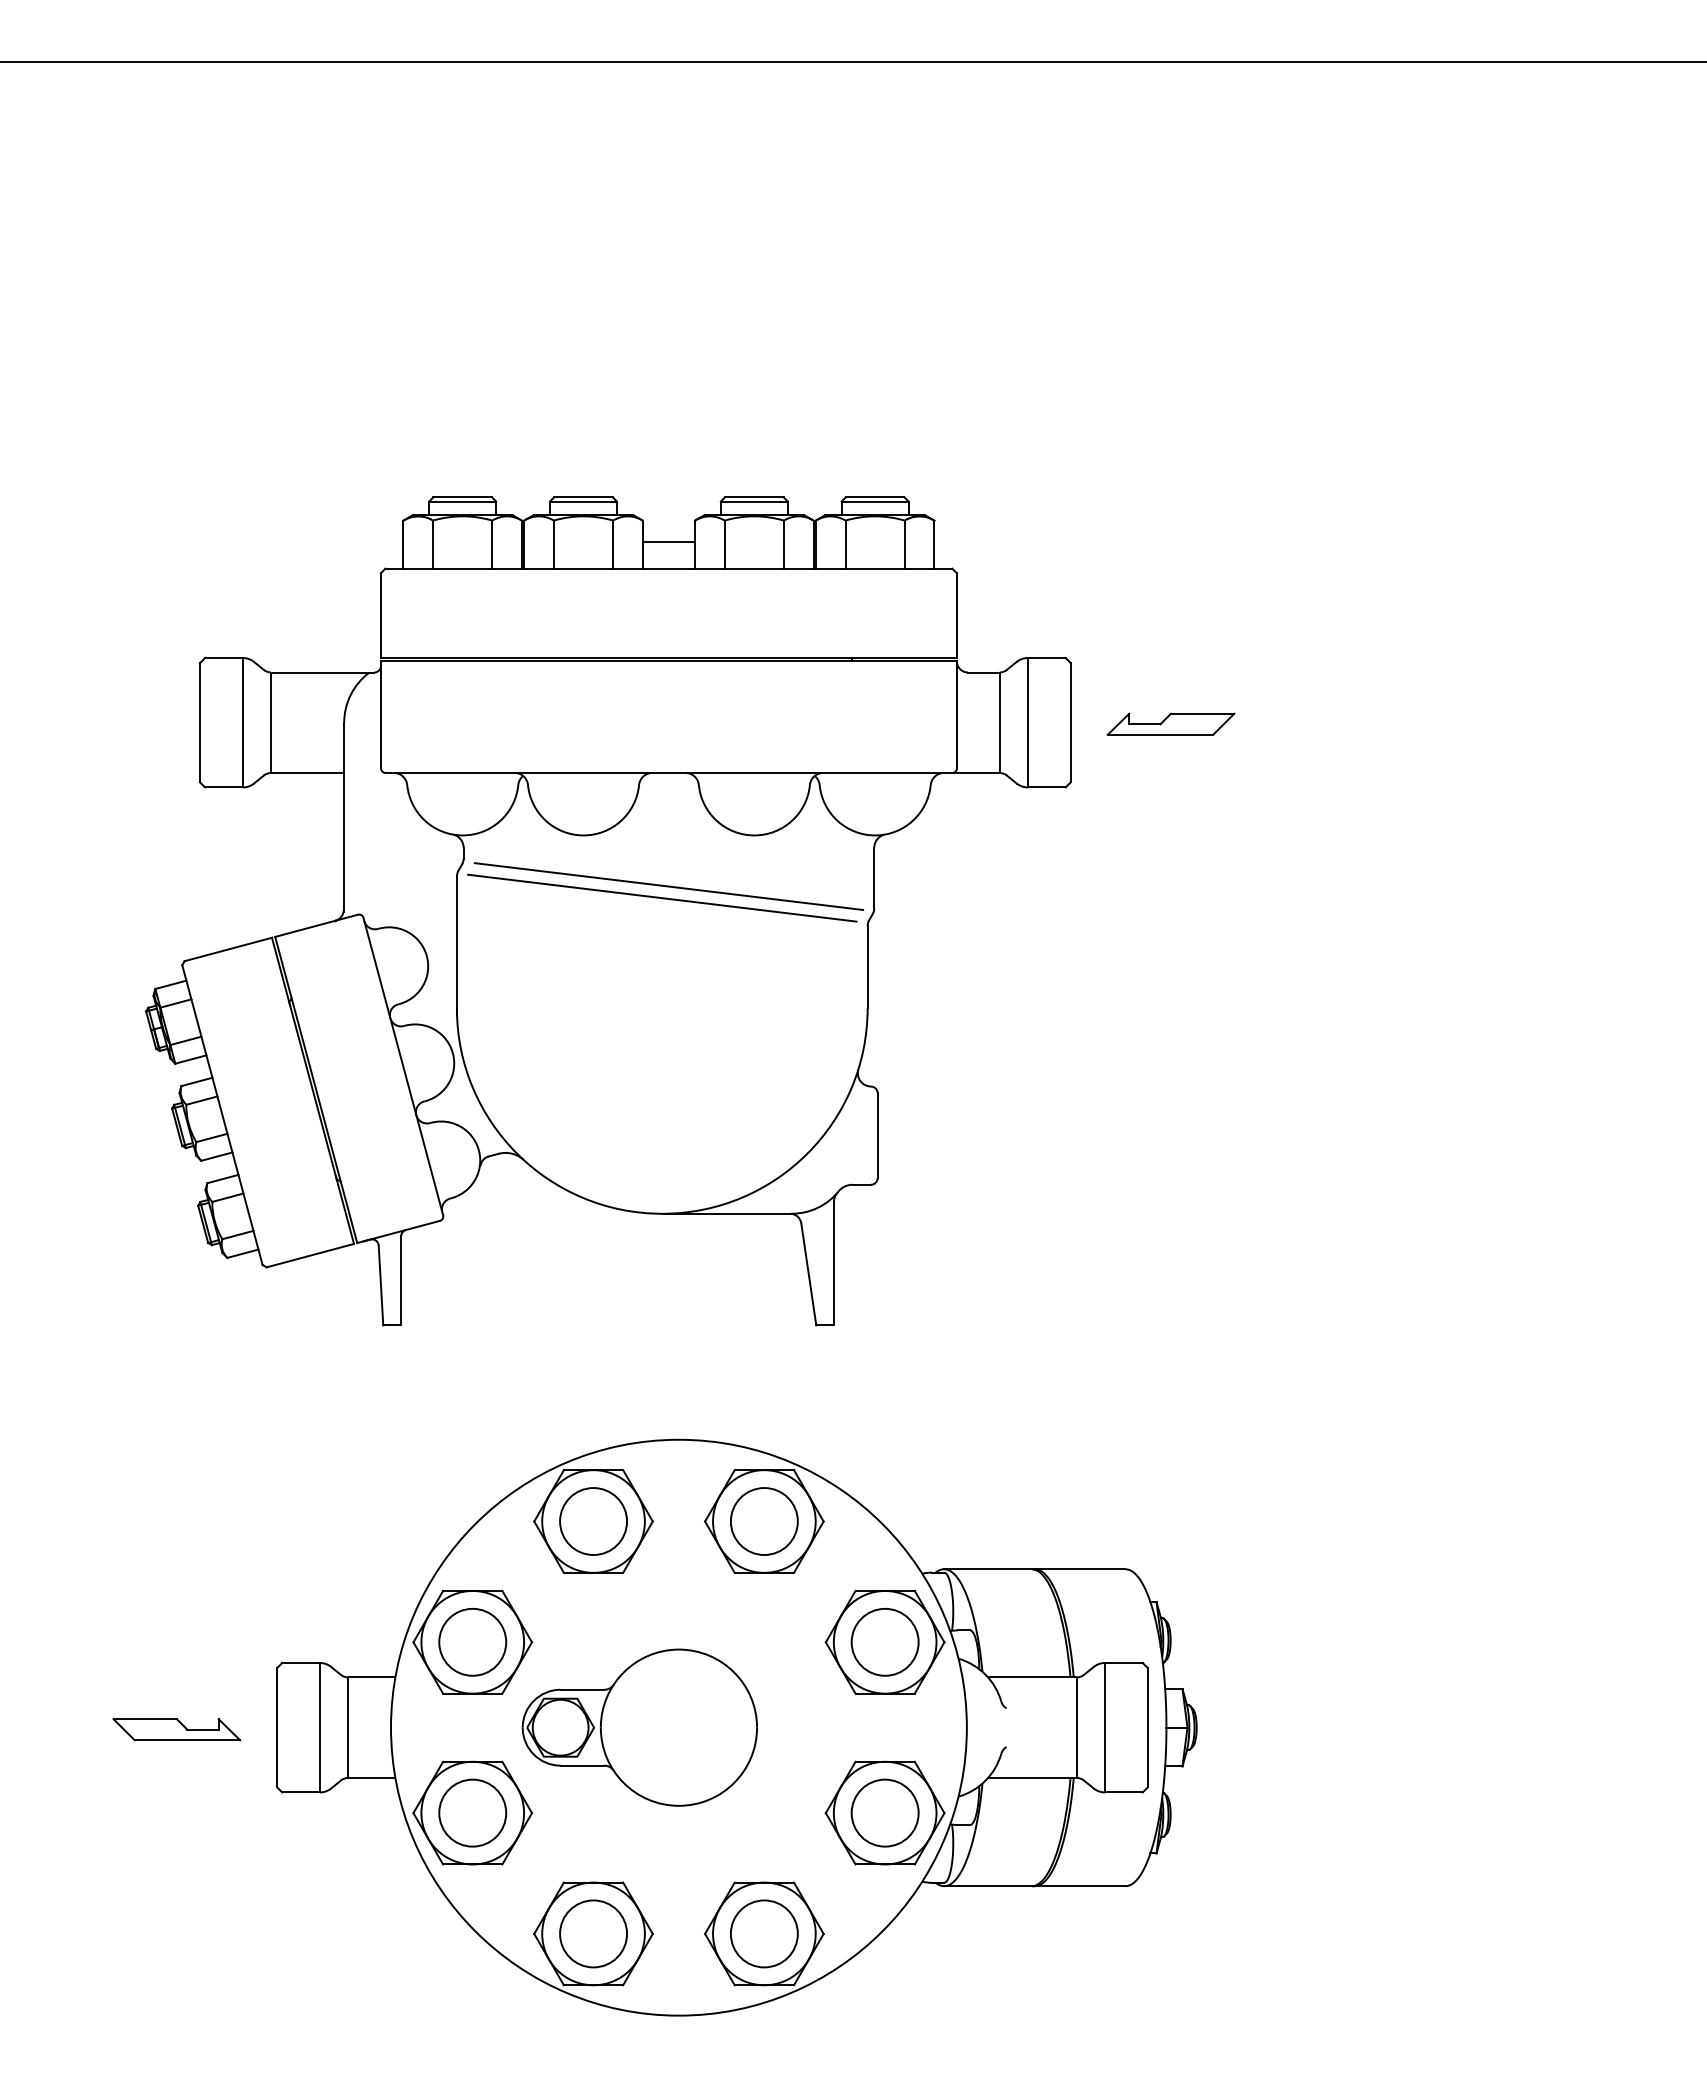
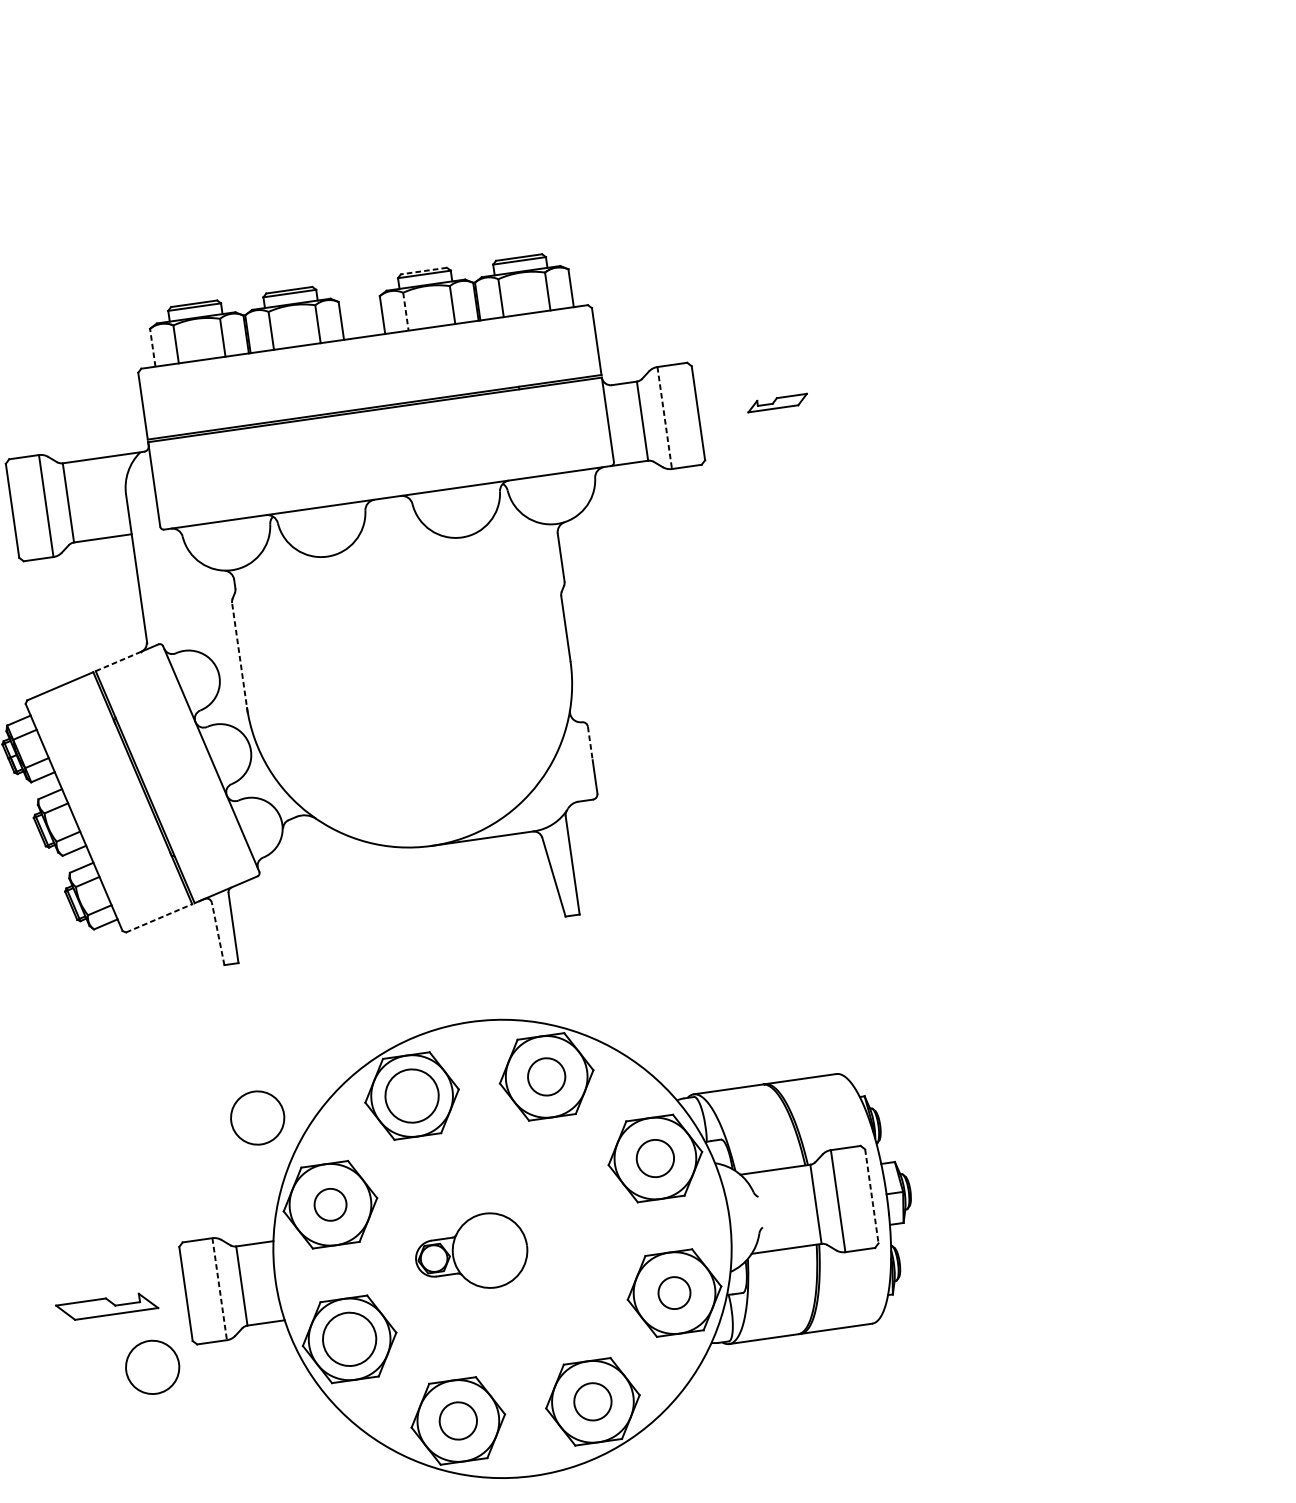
line: (753, 497) -> (423, 271), solid -> dashed
line: (668, 542) -> (361, 316), removed
line: (403, 544) -> (152, 347), solid -> dashed
line: (724, 545) -> (405, 312), solid -> dashed
line: (1027, 722) -> (664, 417), solid -> dashed
part: (1170, 723) -> (777, 402), size x0.6
line: (668, 886) -> (399, 587), removed
line: (662, 897) -> (396, 596), removed
line: (305, 928) -> (118, 661), solid -> dashed
line: (456, 945) -> (239, 657), solid -> dashed
line: (877, 1114) -> (590, 743), solid -> dashed
line: (310, 1255) -> (159, 918), solid -> dashed
line: (380, 1285) -> (217, 934), solid -> dashed
circle: (397, 1521) -> (257, 1118), added
circle: (763, 1521) -> (546, 1076), size x0.7
circle: (884, 1641) -> (654, 1157), size x0.7
circle: (472, 1642) -> (330, 1204), size x0.6
line: (319, 1727) -> (219, 1289), solid -> dashed
part: (639, 1727) -> (471, 1253), size x0.6
line: (1147, 1727) -> (871, 1196), solid -> dashed
circle: (222, 1812) -> (152, 1366), added
circle: (884, 1812) -> (673, 1292), size x0.6
circle: (593, 1933) -> (458, 1420), size x0.7
circle: (763, 1933) -> (592, 1401), size x0.7

